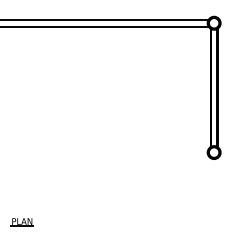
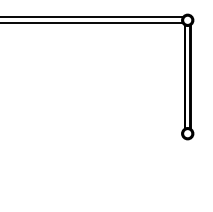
part: (21, 222) -> (18, 194), removed

